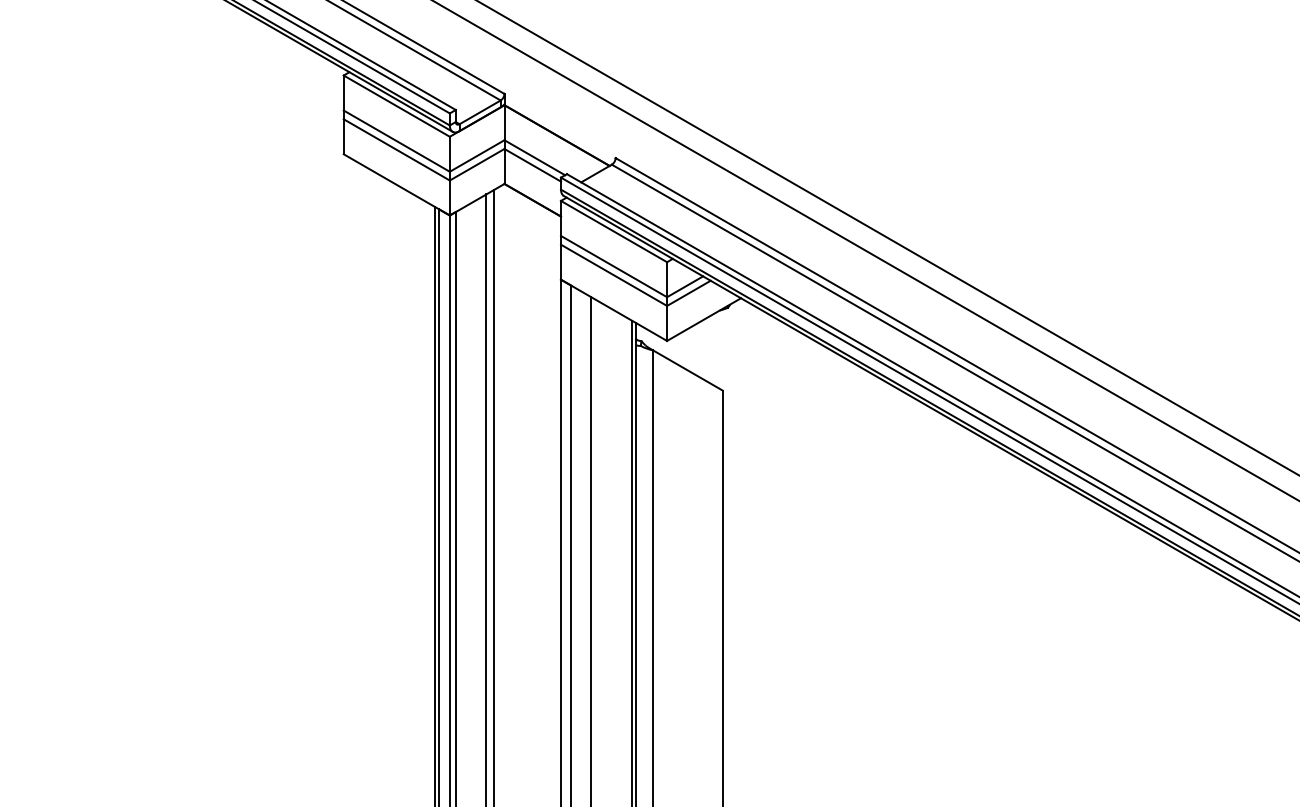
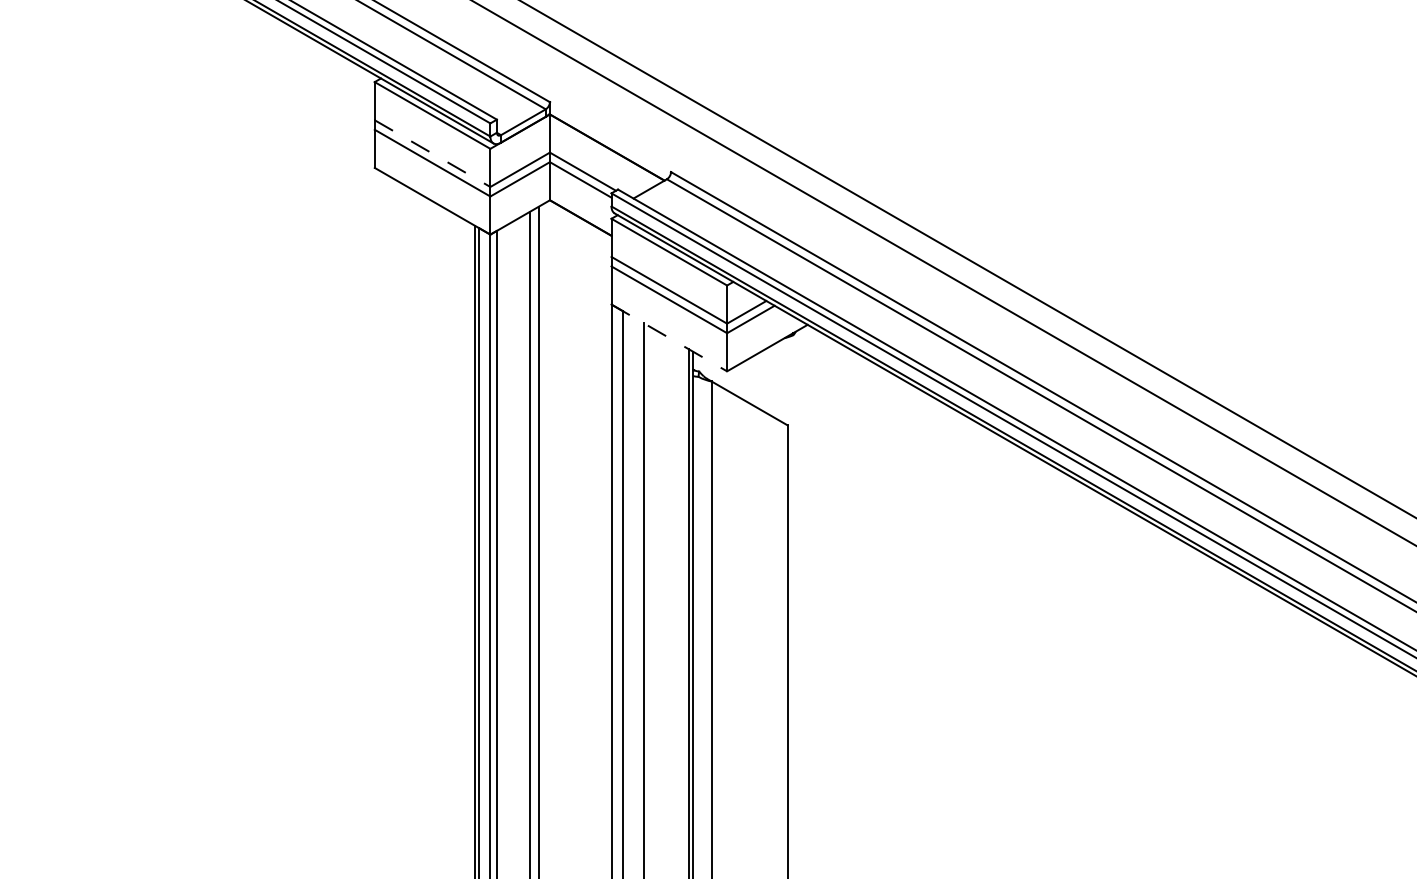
line: (397, 141) -> (433, 153), solid -> dashed
line: (614, 310) -> (669, 338), solid -> dashed

